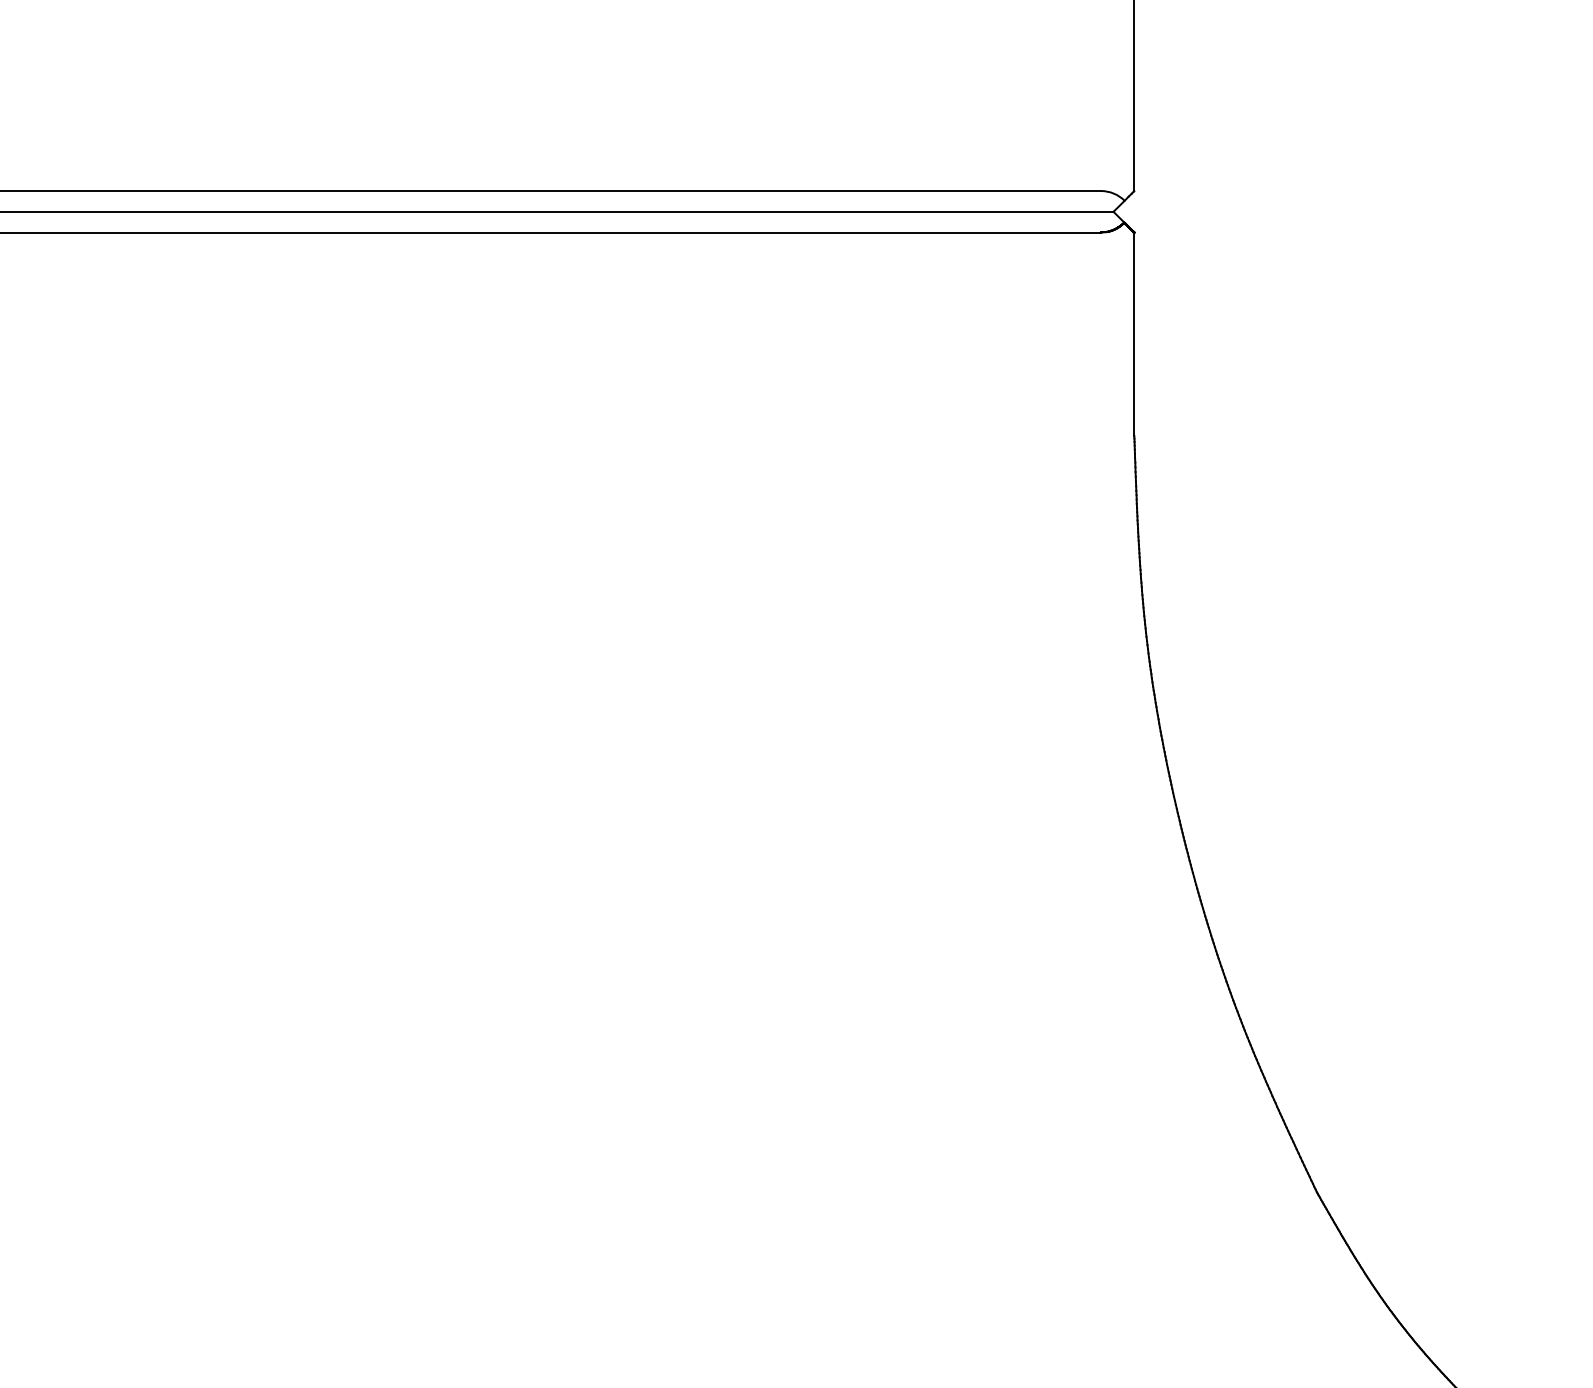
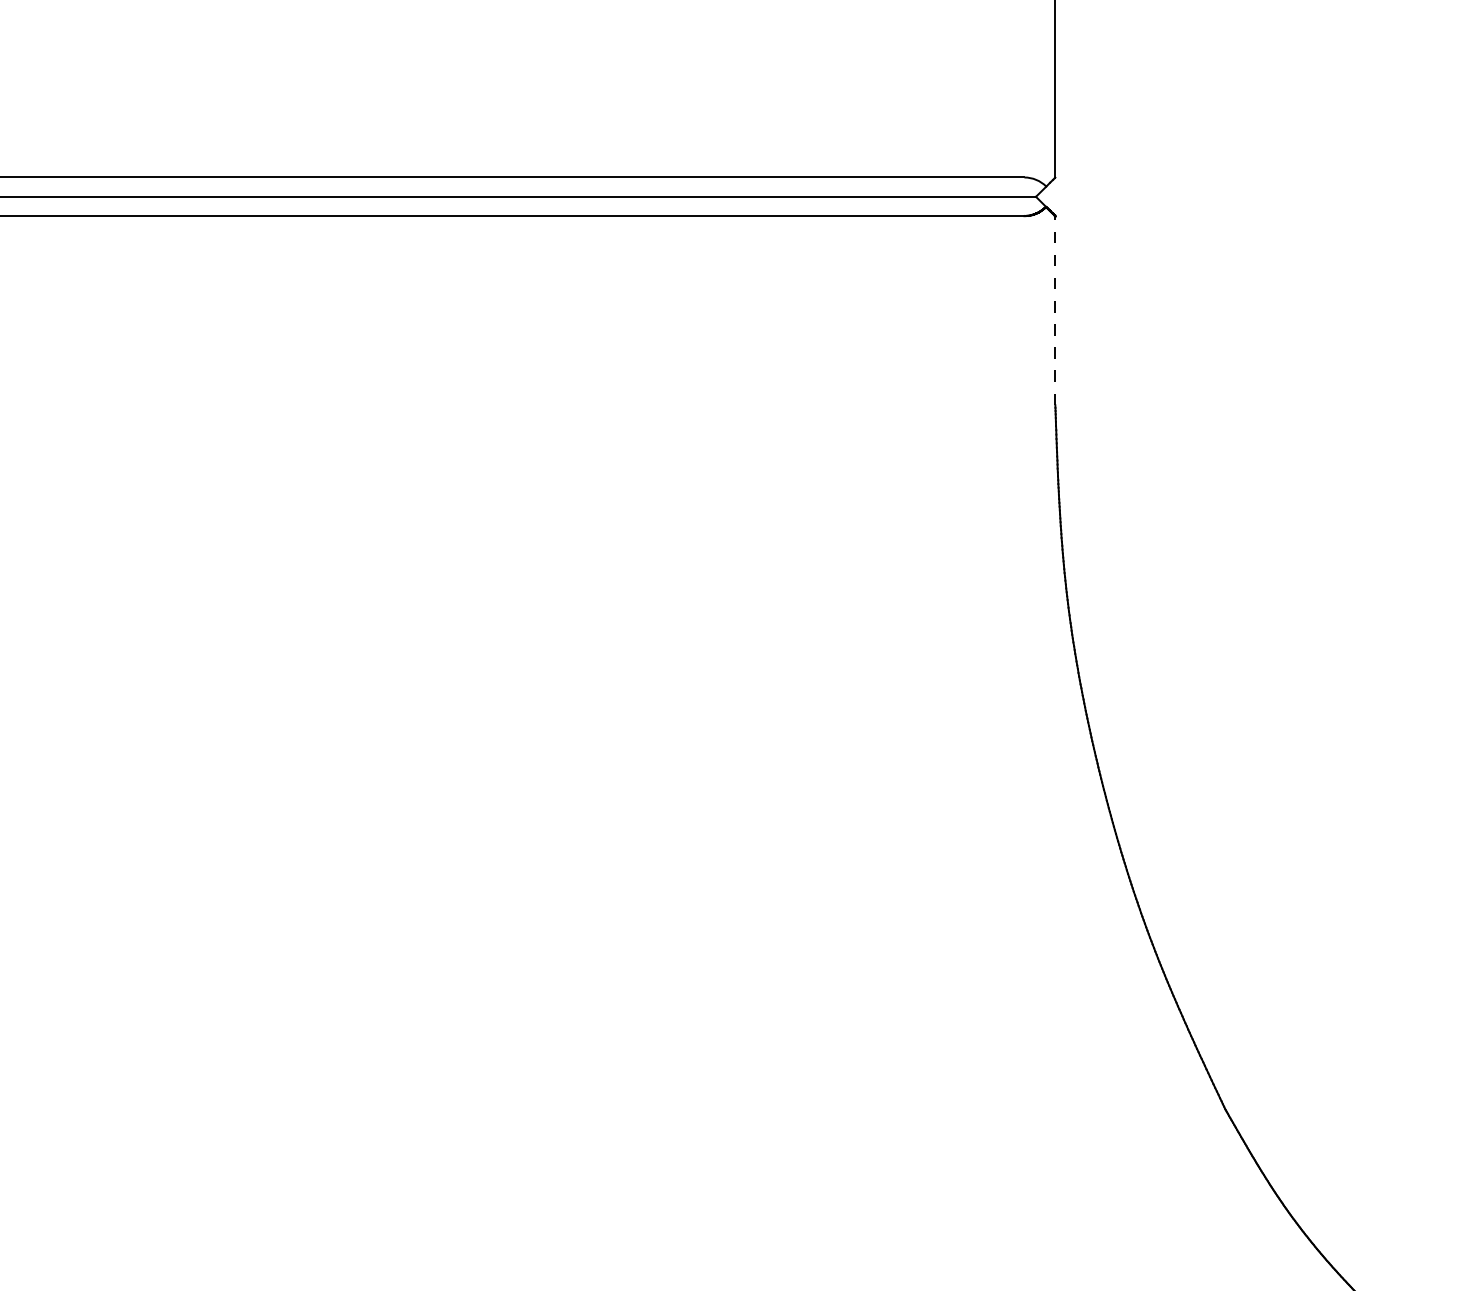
line: (1134, 334) -> (1055, 310), solid -> dashed

